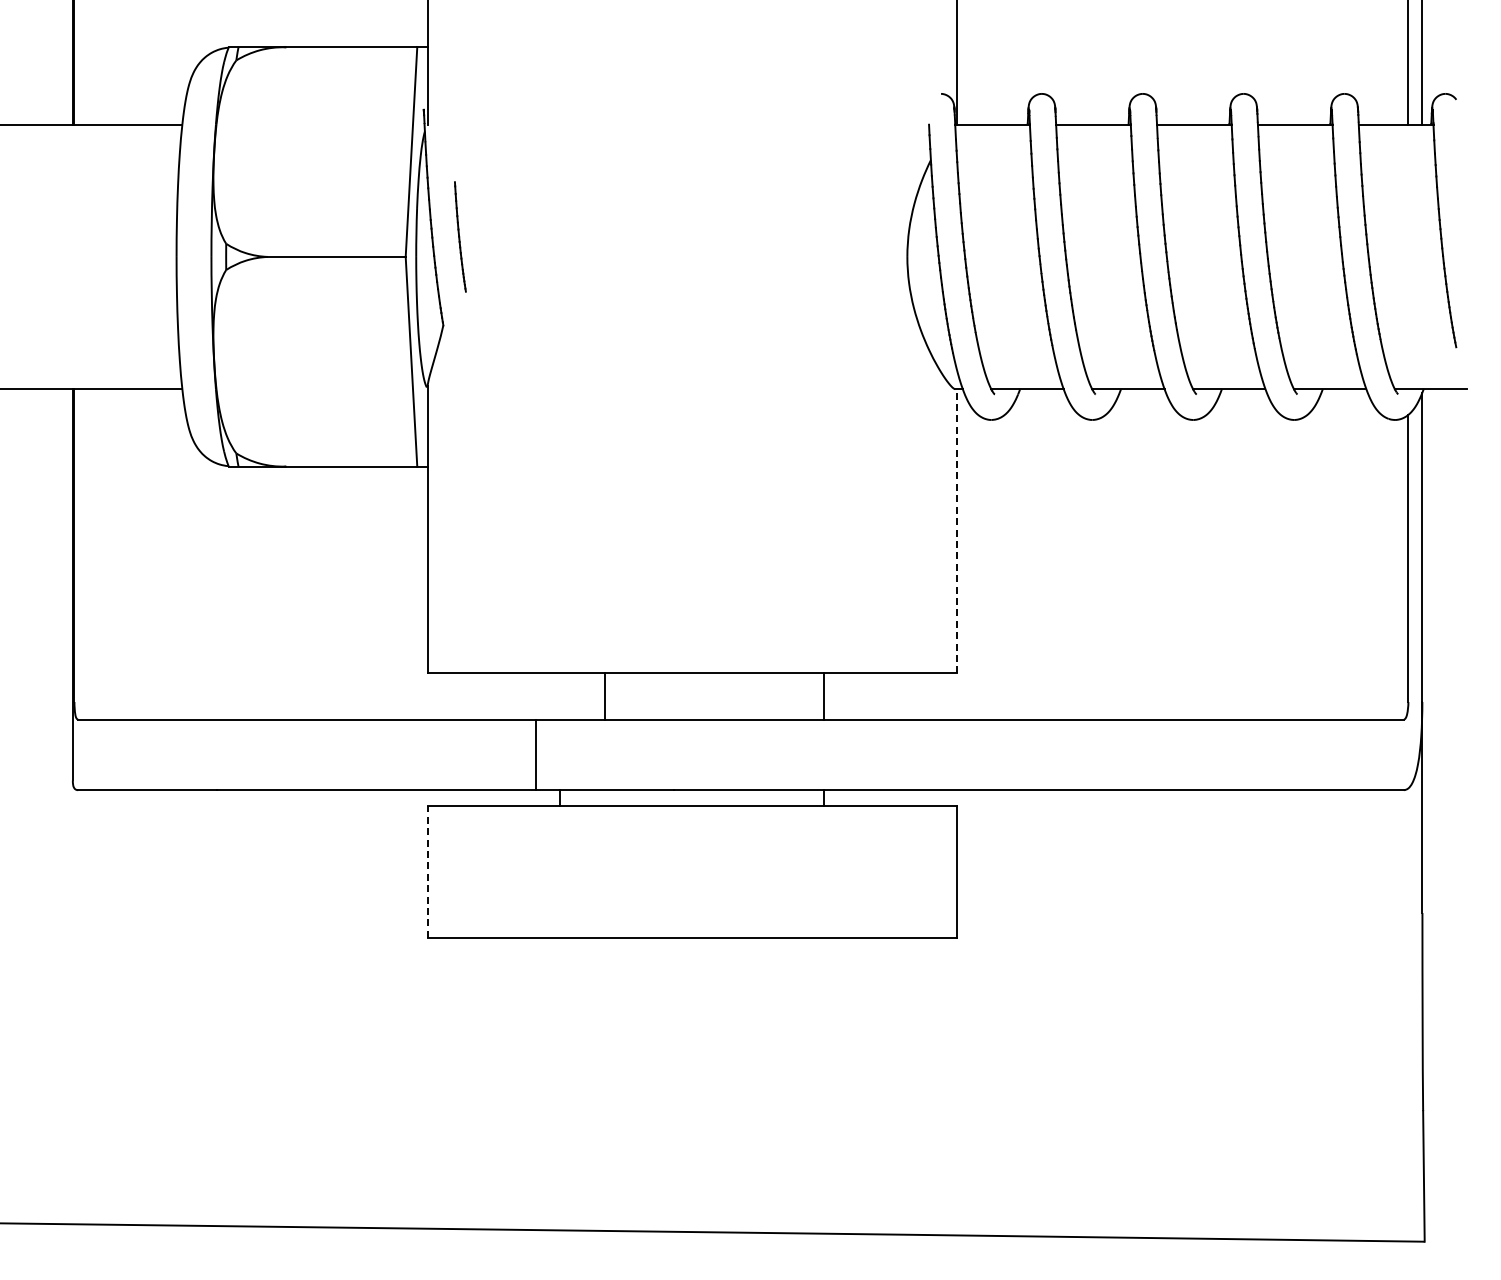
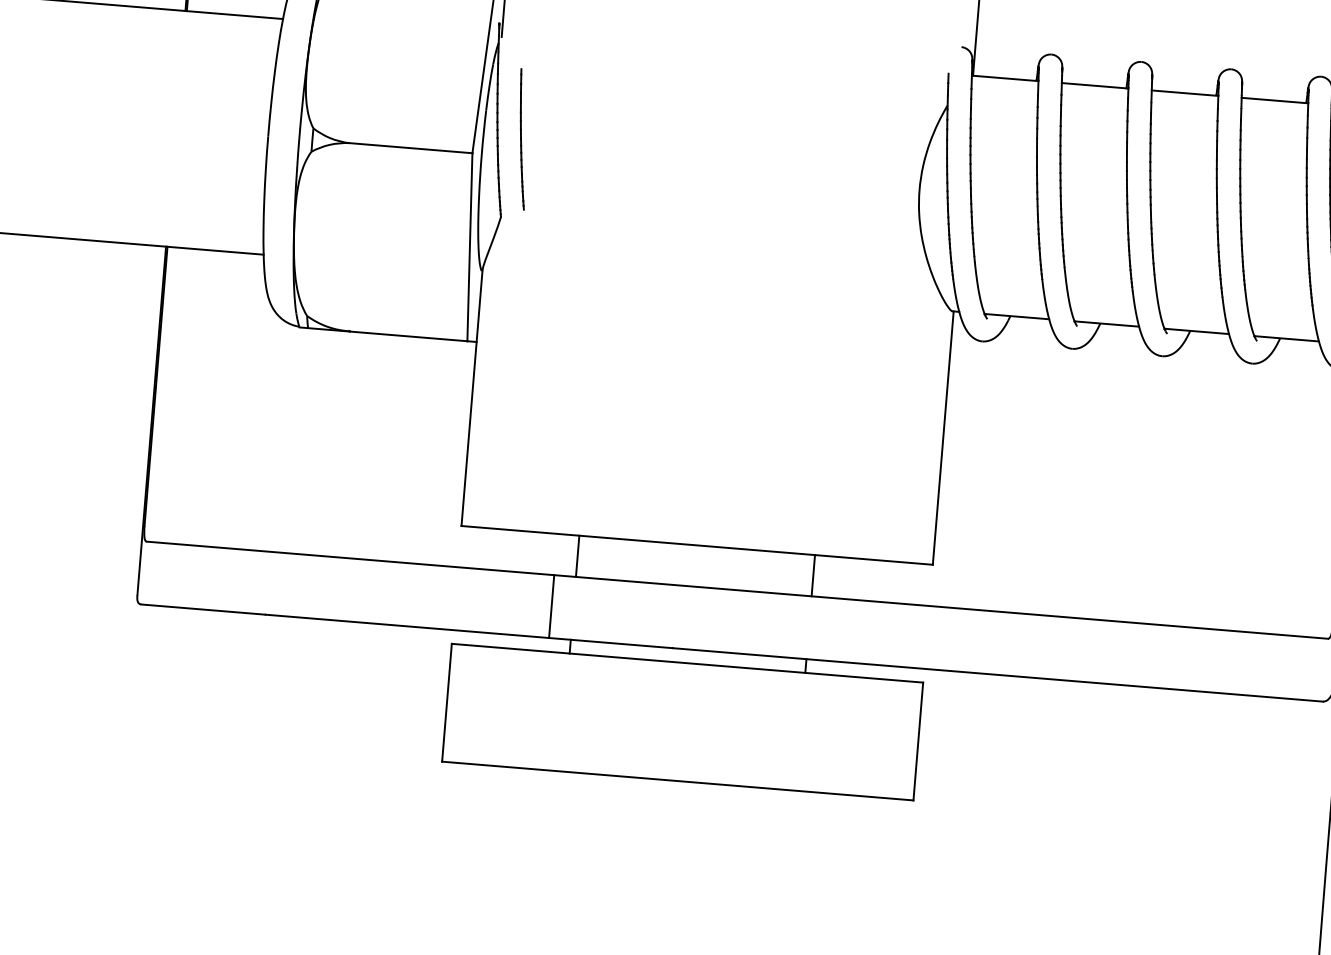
part: (460, 236) -> (522, 139), size x1.43
line: (956, 530) -> (943, 437), dashed -> solid
line: (604, 696) -> (577, 556), moved
line: (427, 871) -> (446, 702), dashed -> solid

